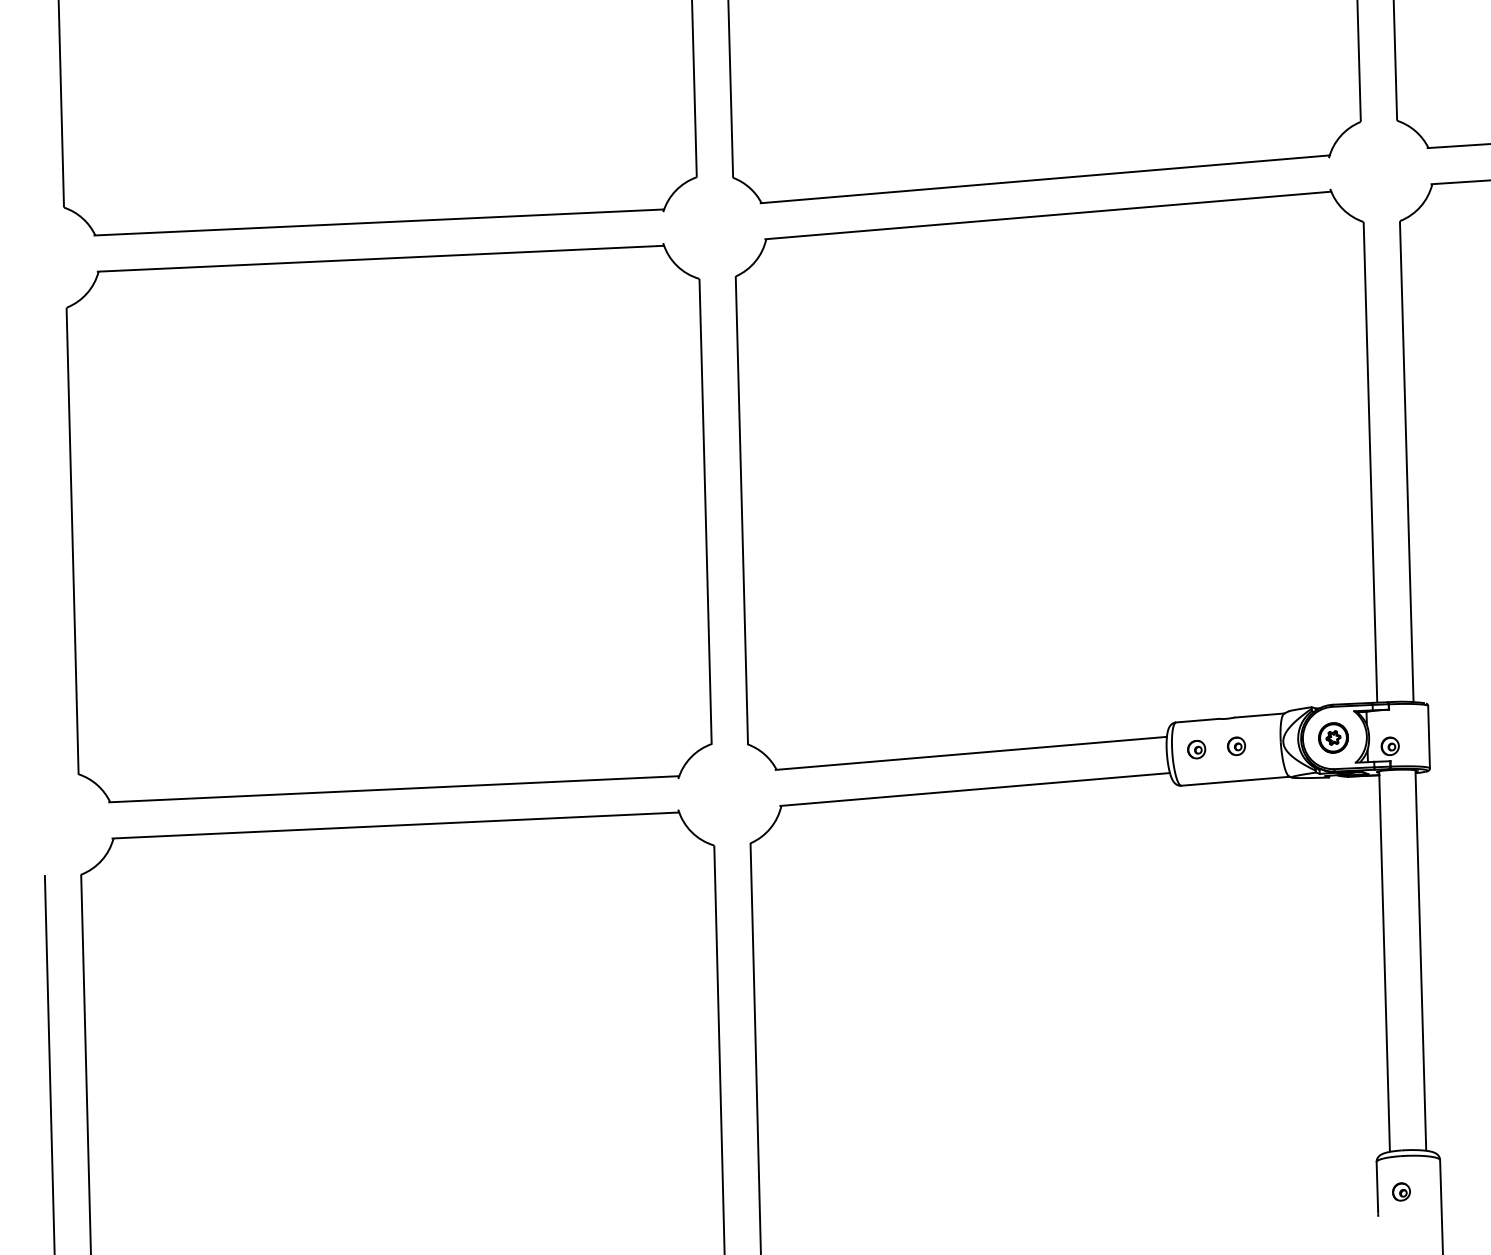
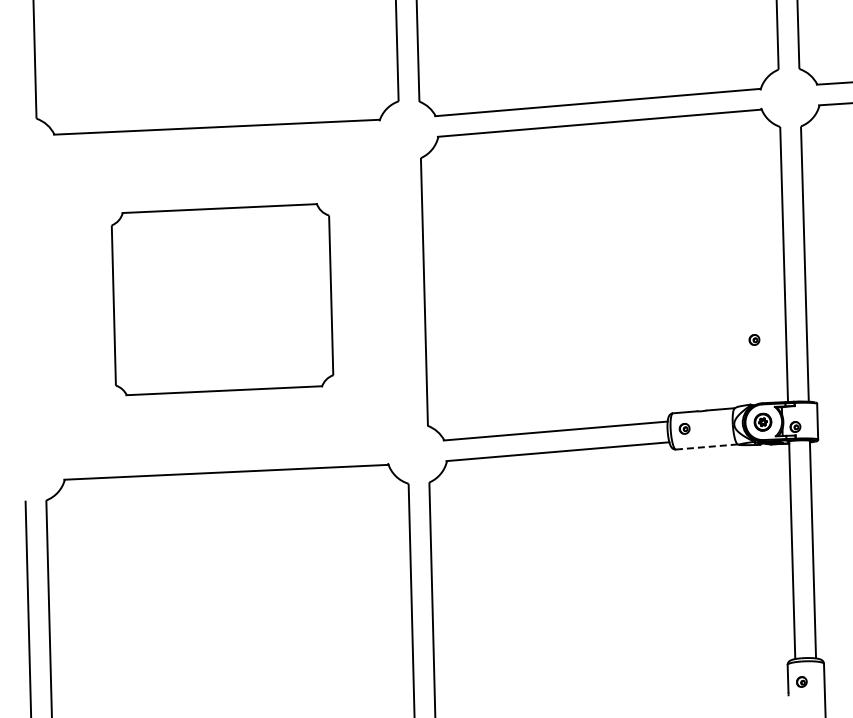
part: (389, 523) -> (222, 299), size x0.6
part: (1236, 745) -> (754, 339), moved
line: (1236, 780) -> (707, 446), solid -> dashed

